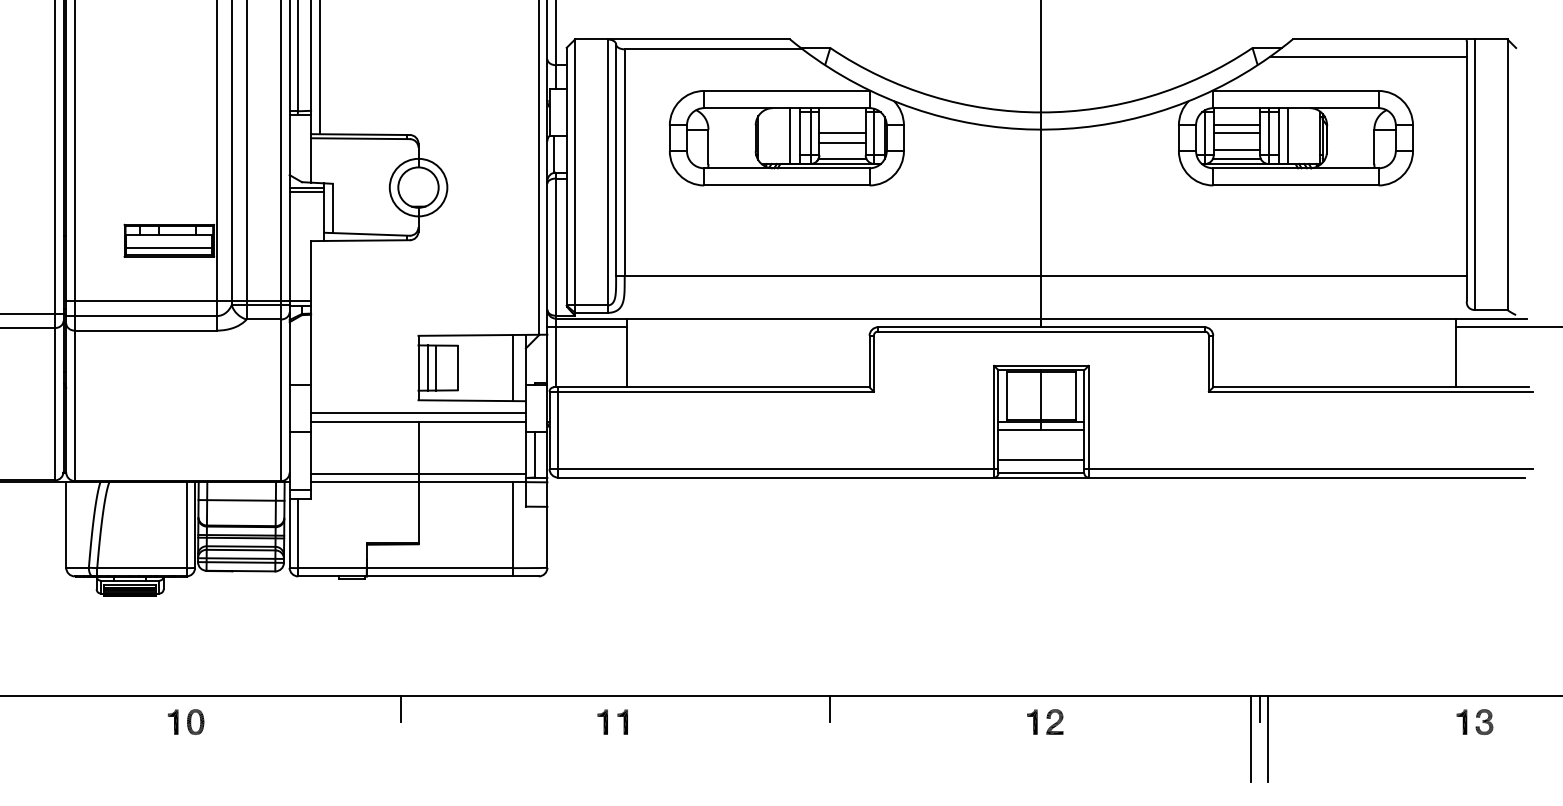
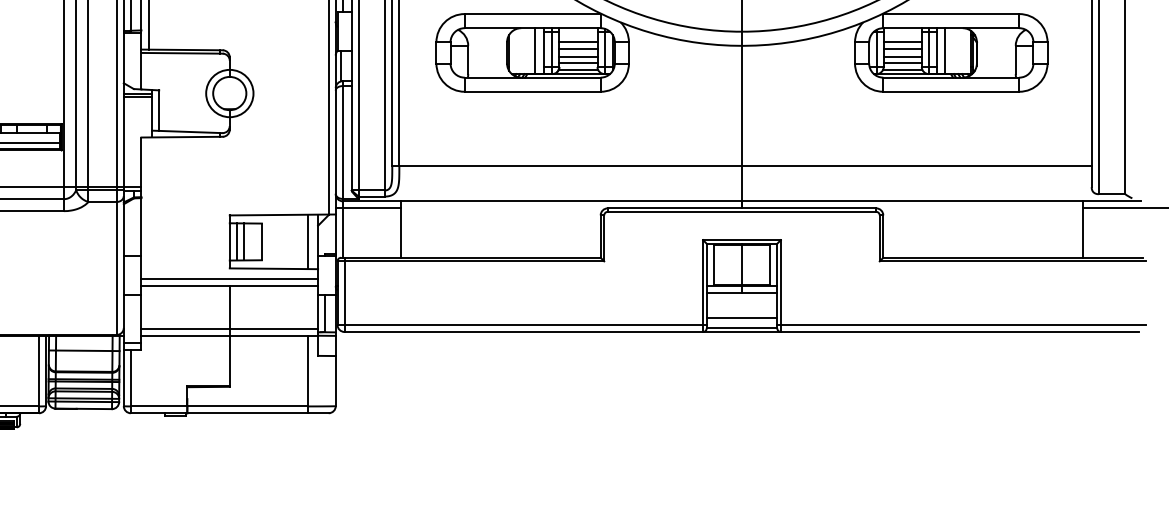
line: (842, 124) -> (578, 41), added
line: (1236, 143) -> (902, 57), added
line: (842, 150) -> (578, 63), added

